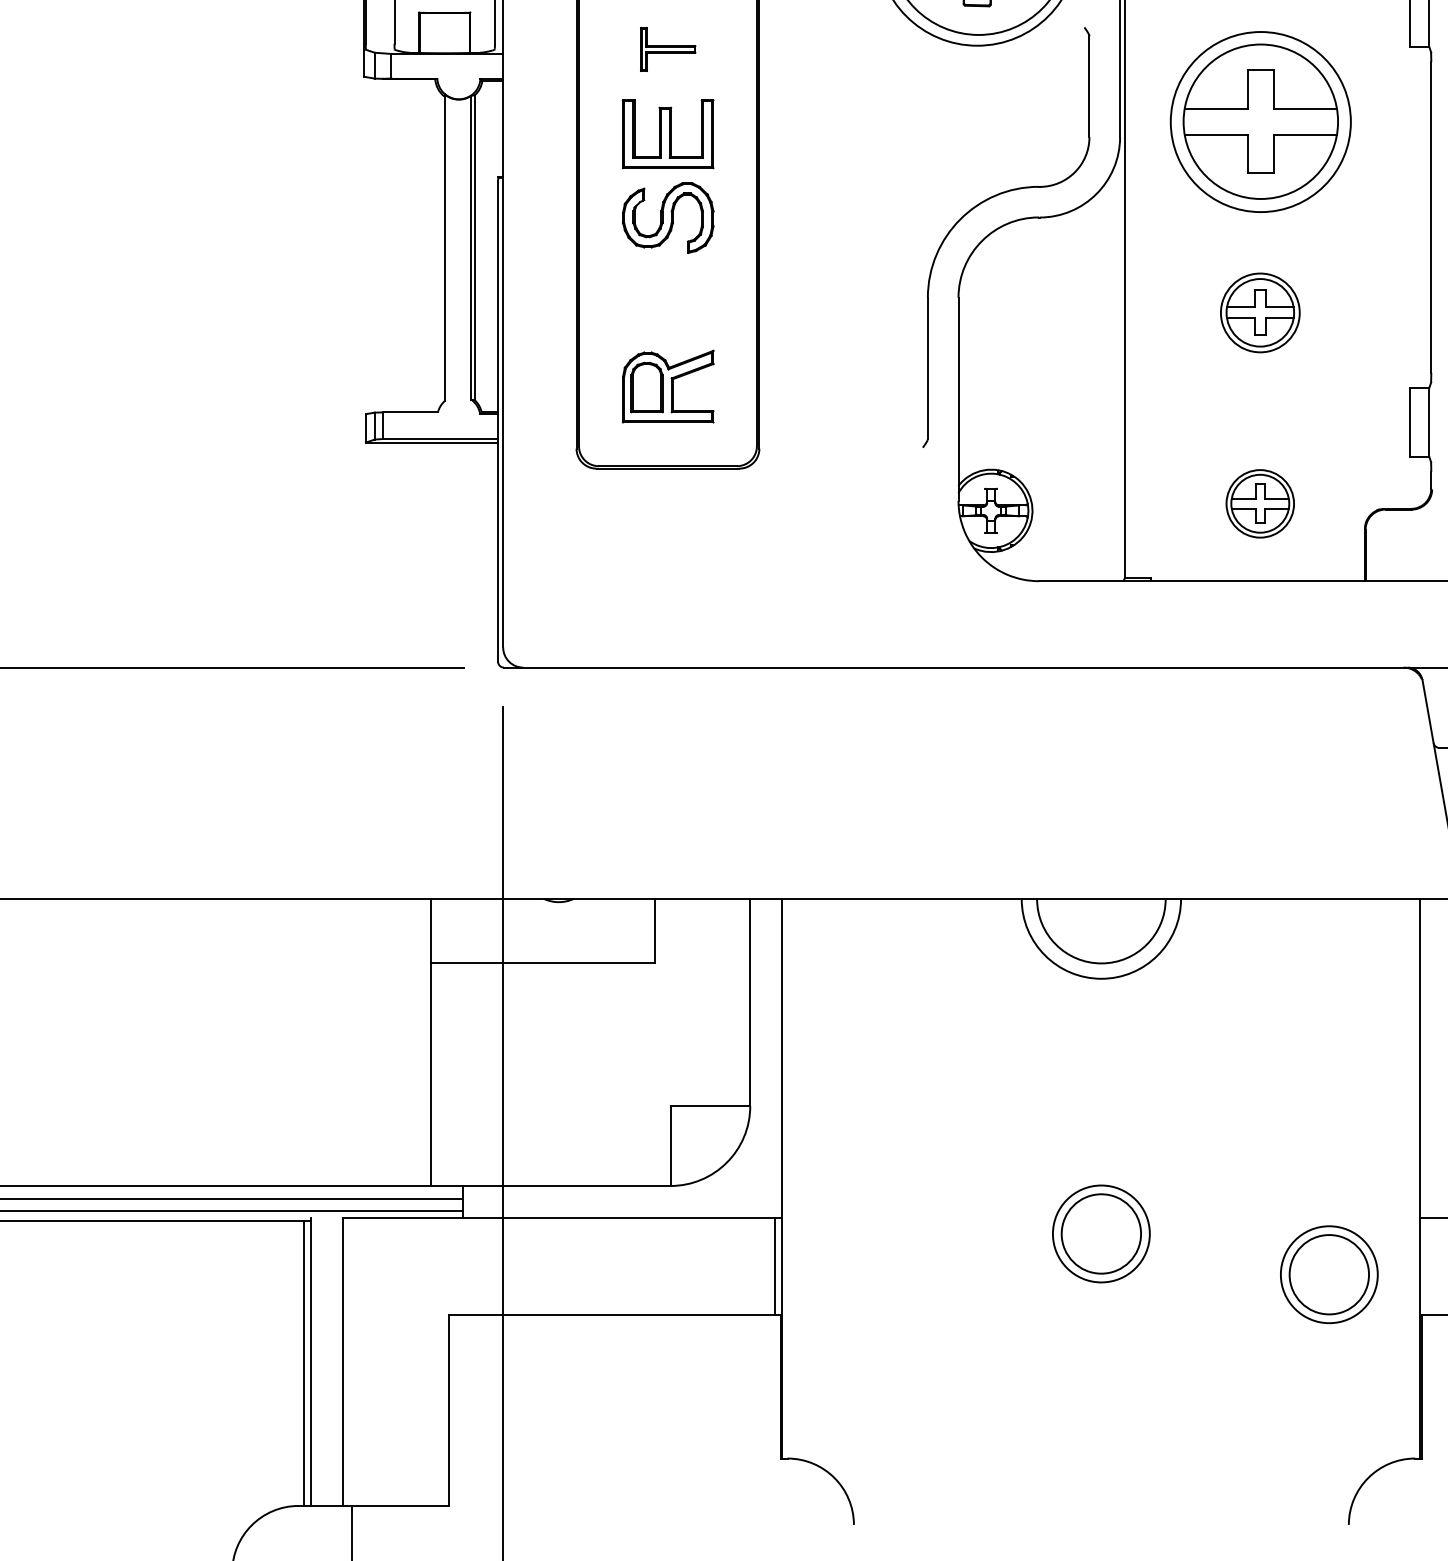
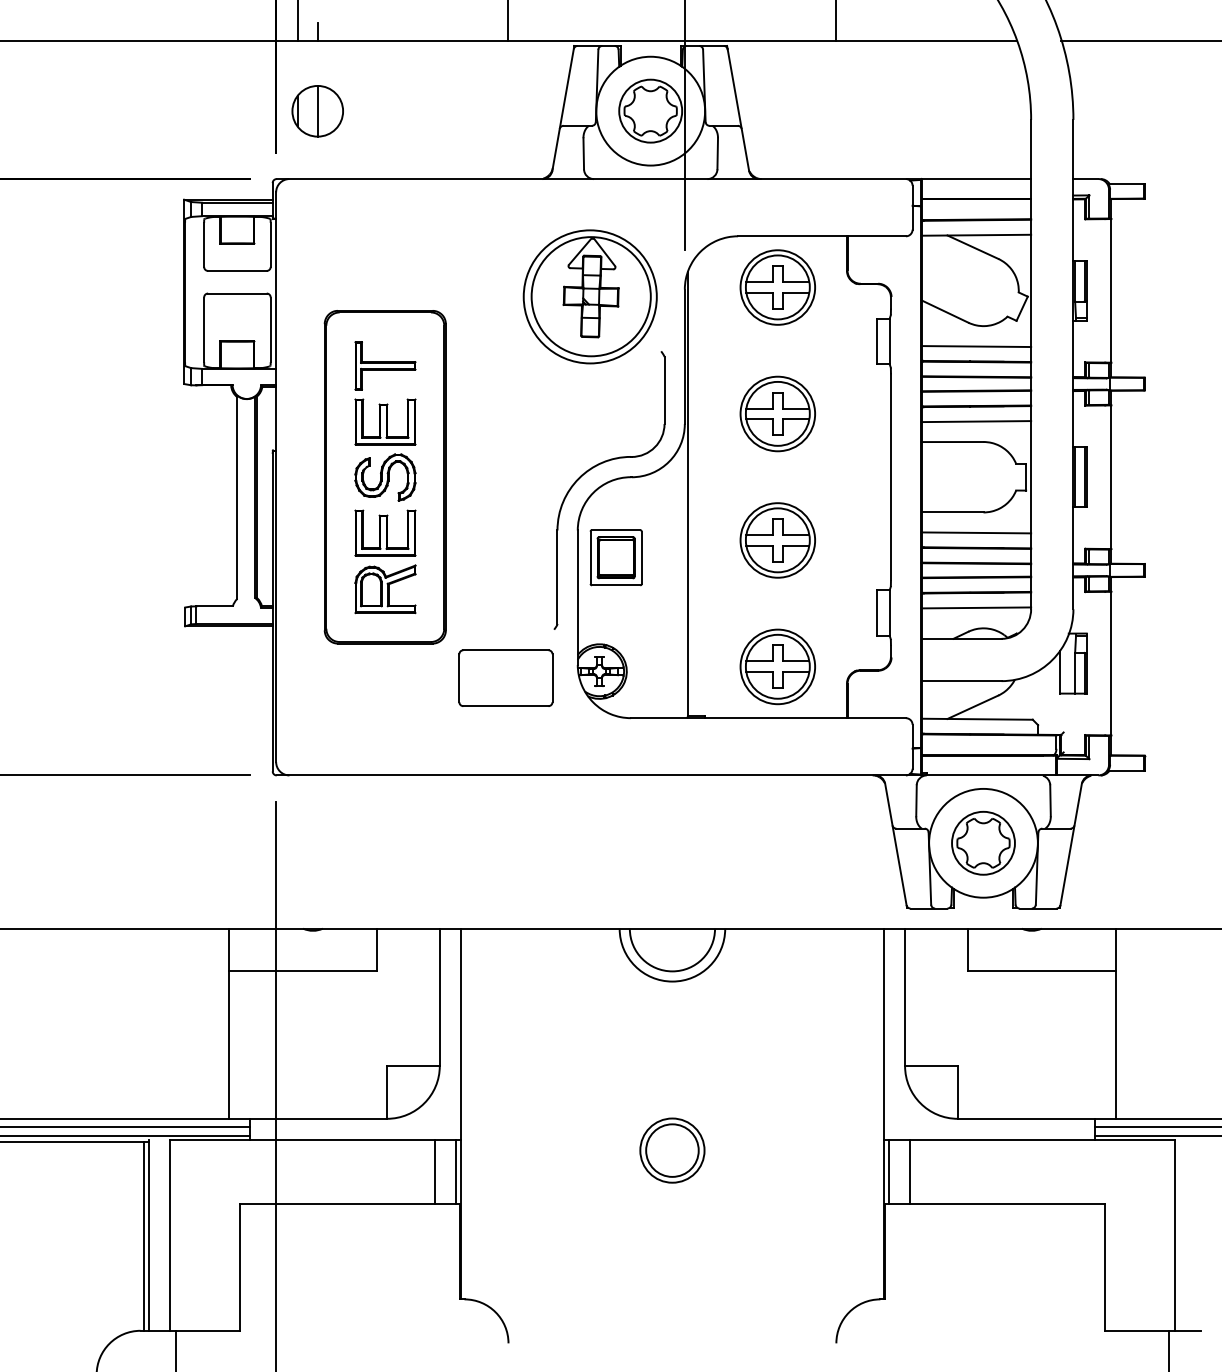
part: (668, 48) -> (385, 365), size x1.67
part: (1259, 121) -> (777, 413), size x0.62
part: (668, 300) -> (385, 532), added
part: (1259, 312) -> (777, 540), size x1.43
part: (1015, 338) -> (615, 557), added
part: (1259, 503) -> (777, 666), size x1.67
part: (849, 519) -> (505, 677), added
line: (742, 1265) -> (434, 1171), added
line: (1427, 1265) -> (888, 1171), added
part: (1329, 1274) -> (823, 1177), removed

